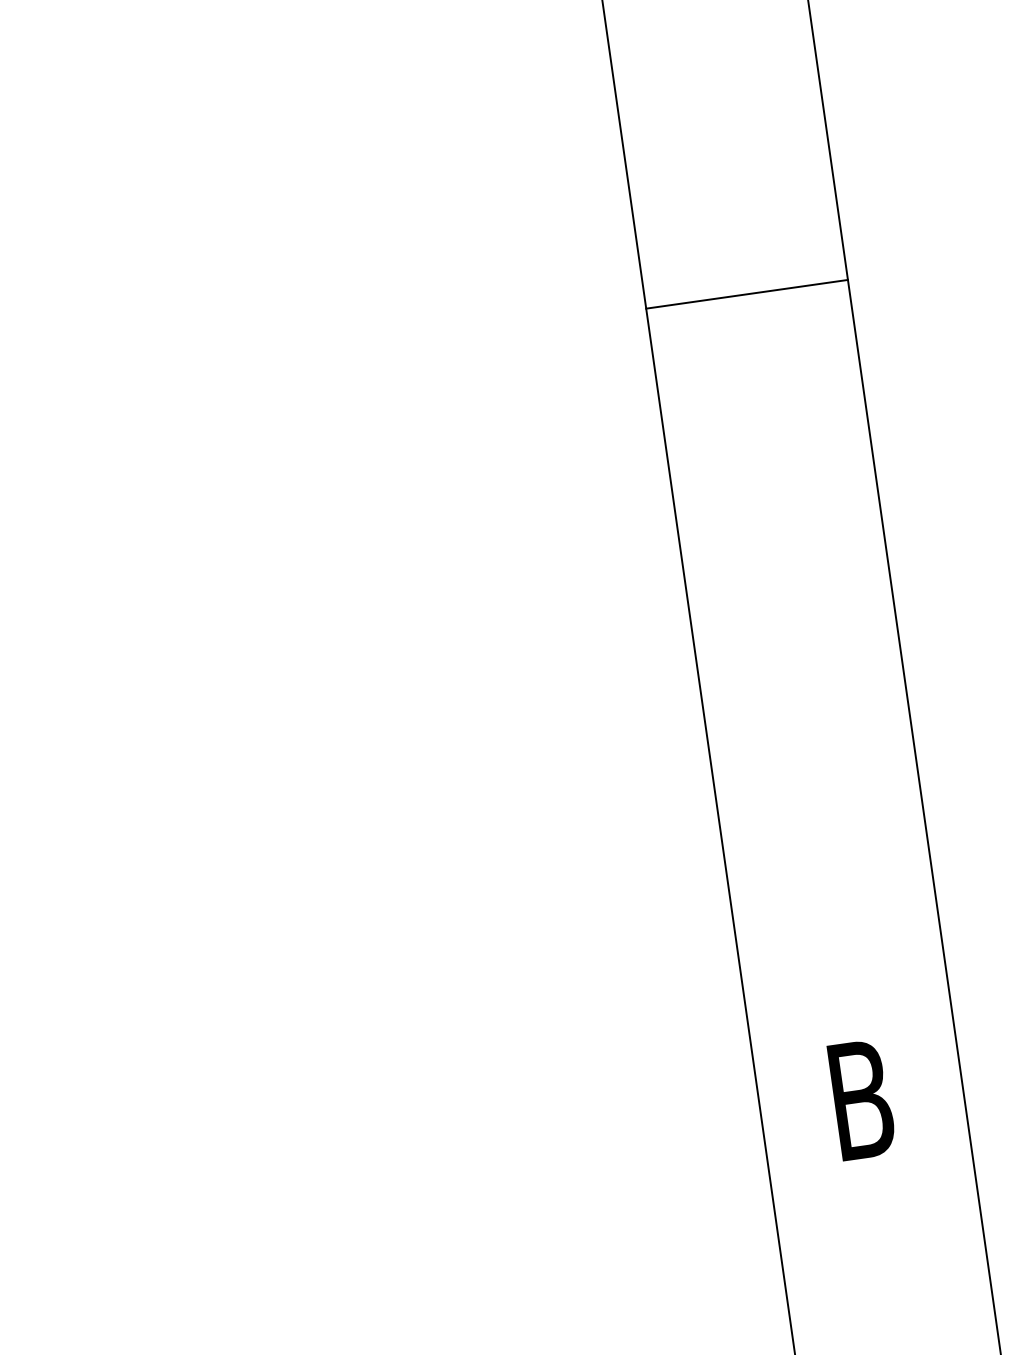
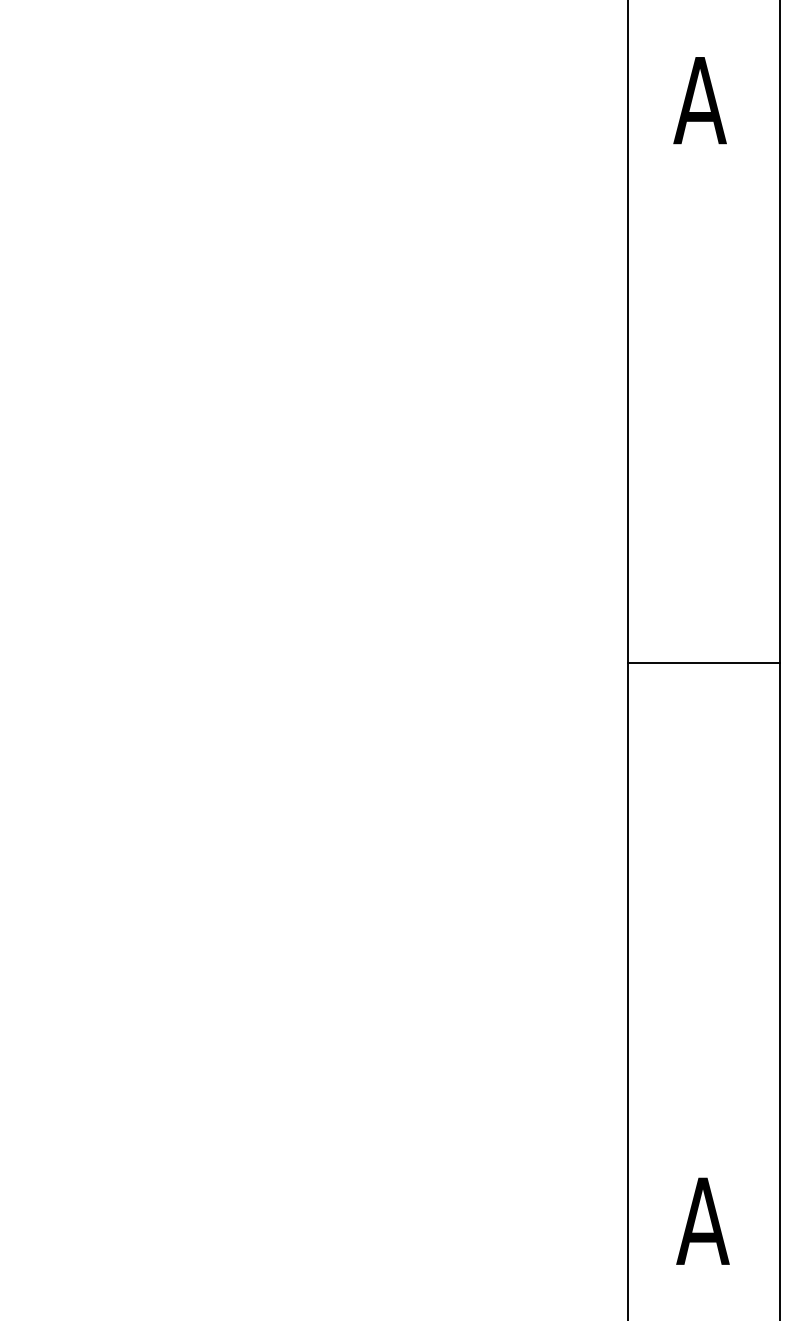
line: (746, 294) -> (703, 663), moved
text: (860, 1099) -> (702, 1220), B -> A

